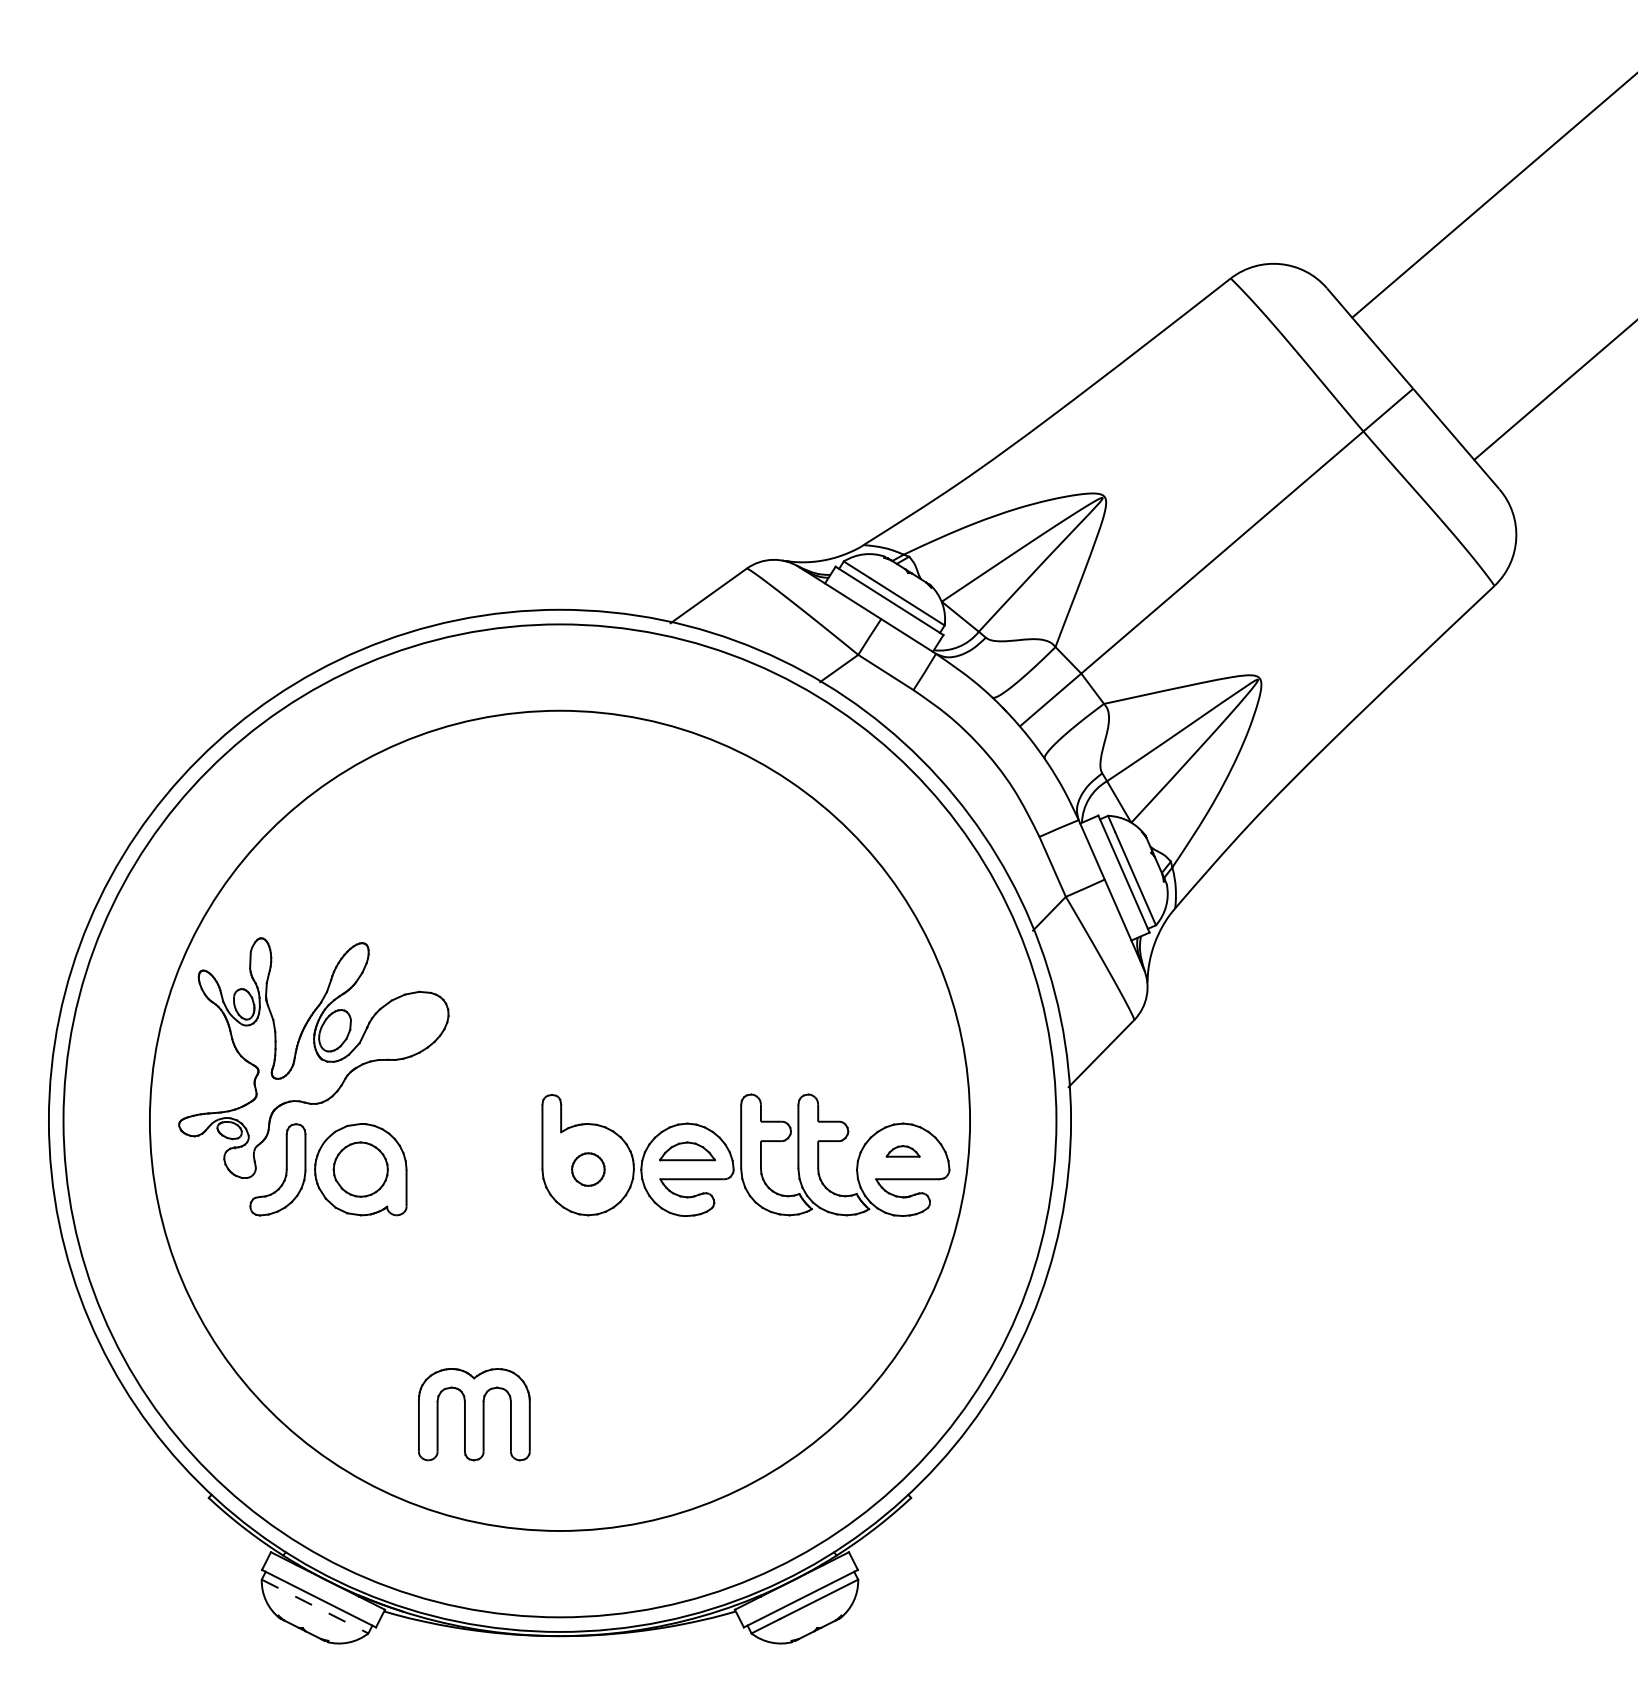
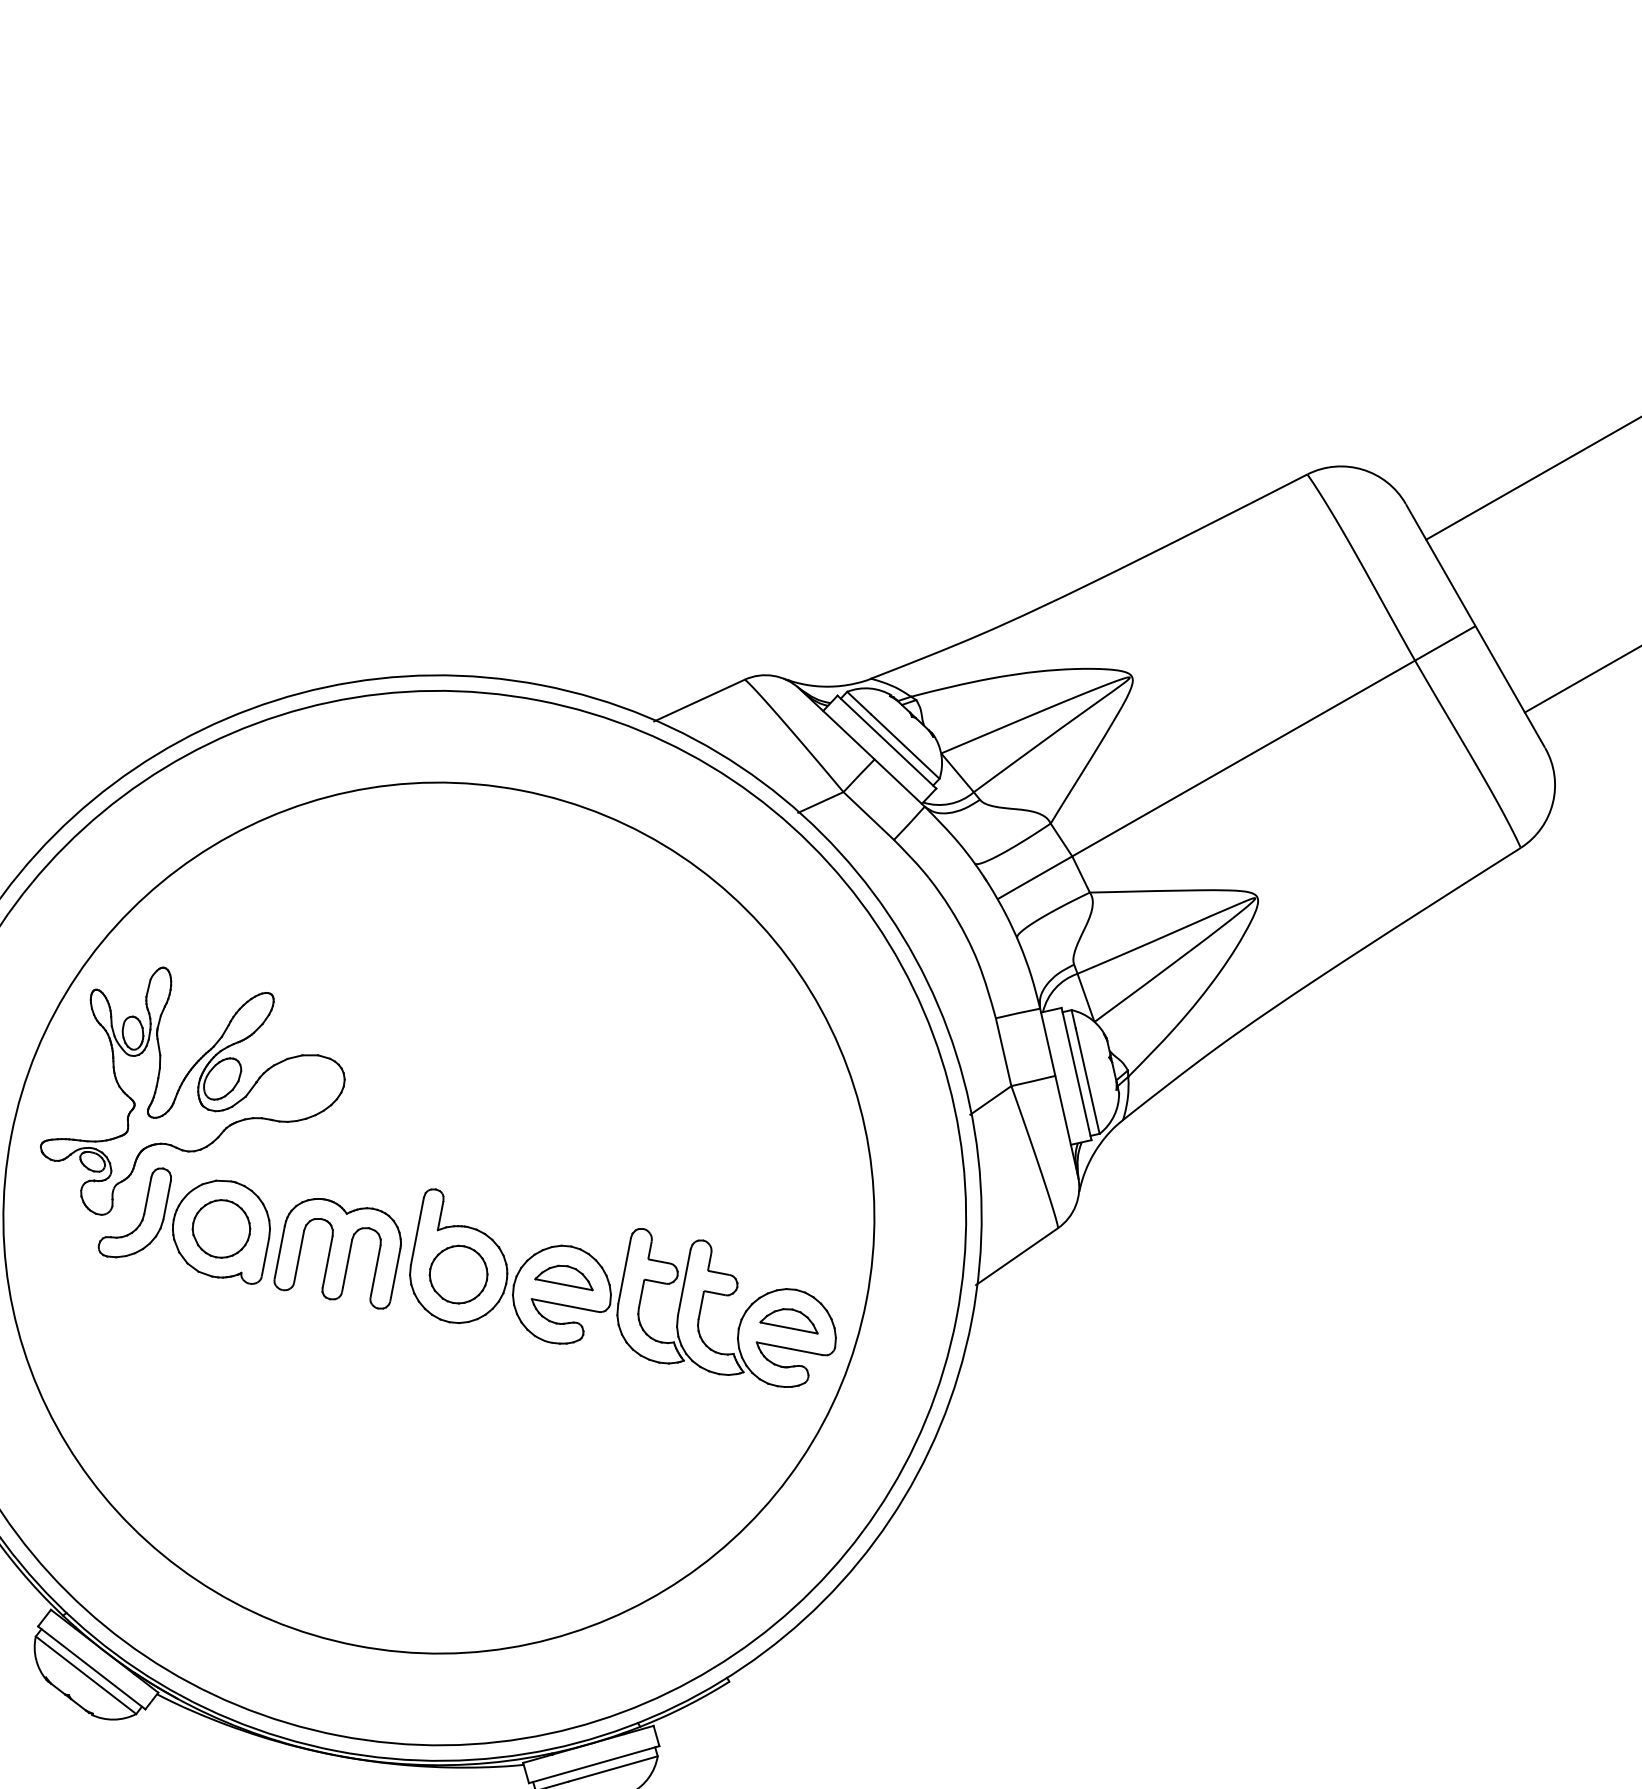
part: (902, 1151) -> (789, 1318), size x1.67
part: (588, 1169) -> (458, 1274), size x1.67
part: (474, 1414) -> (340, 1251), moved
line: (315, 1606) -> (86, 1675), dashed -> solid

